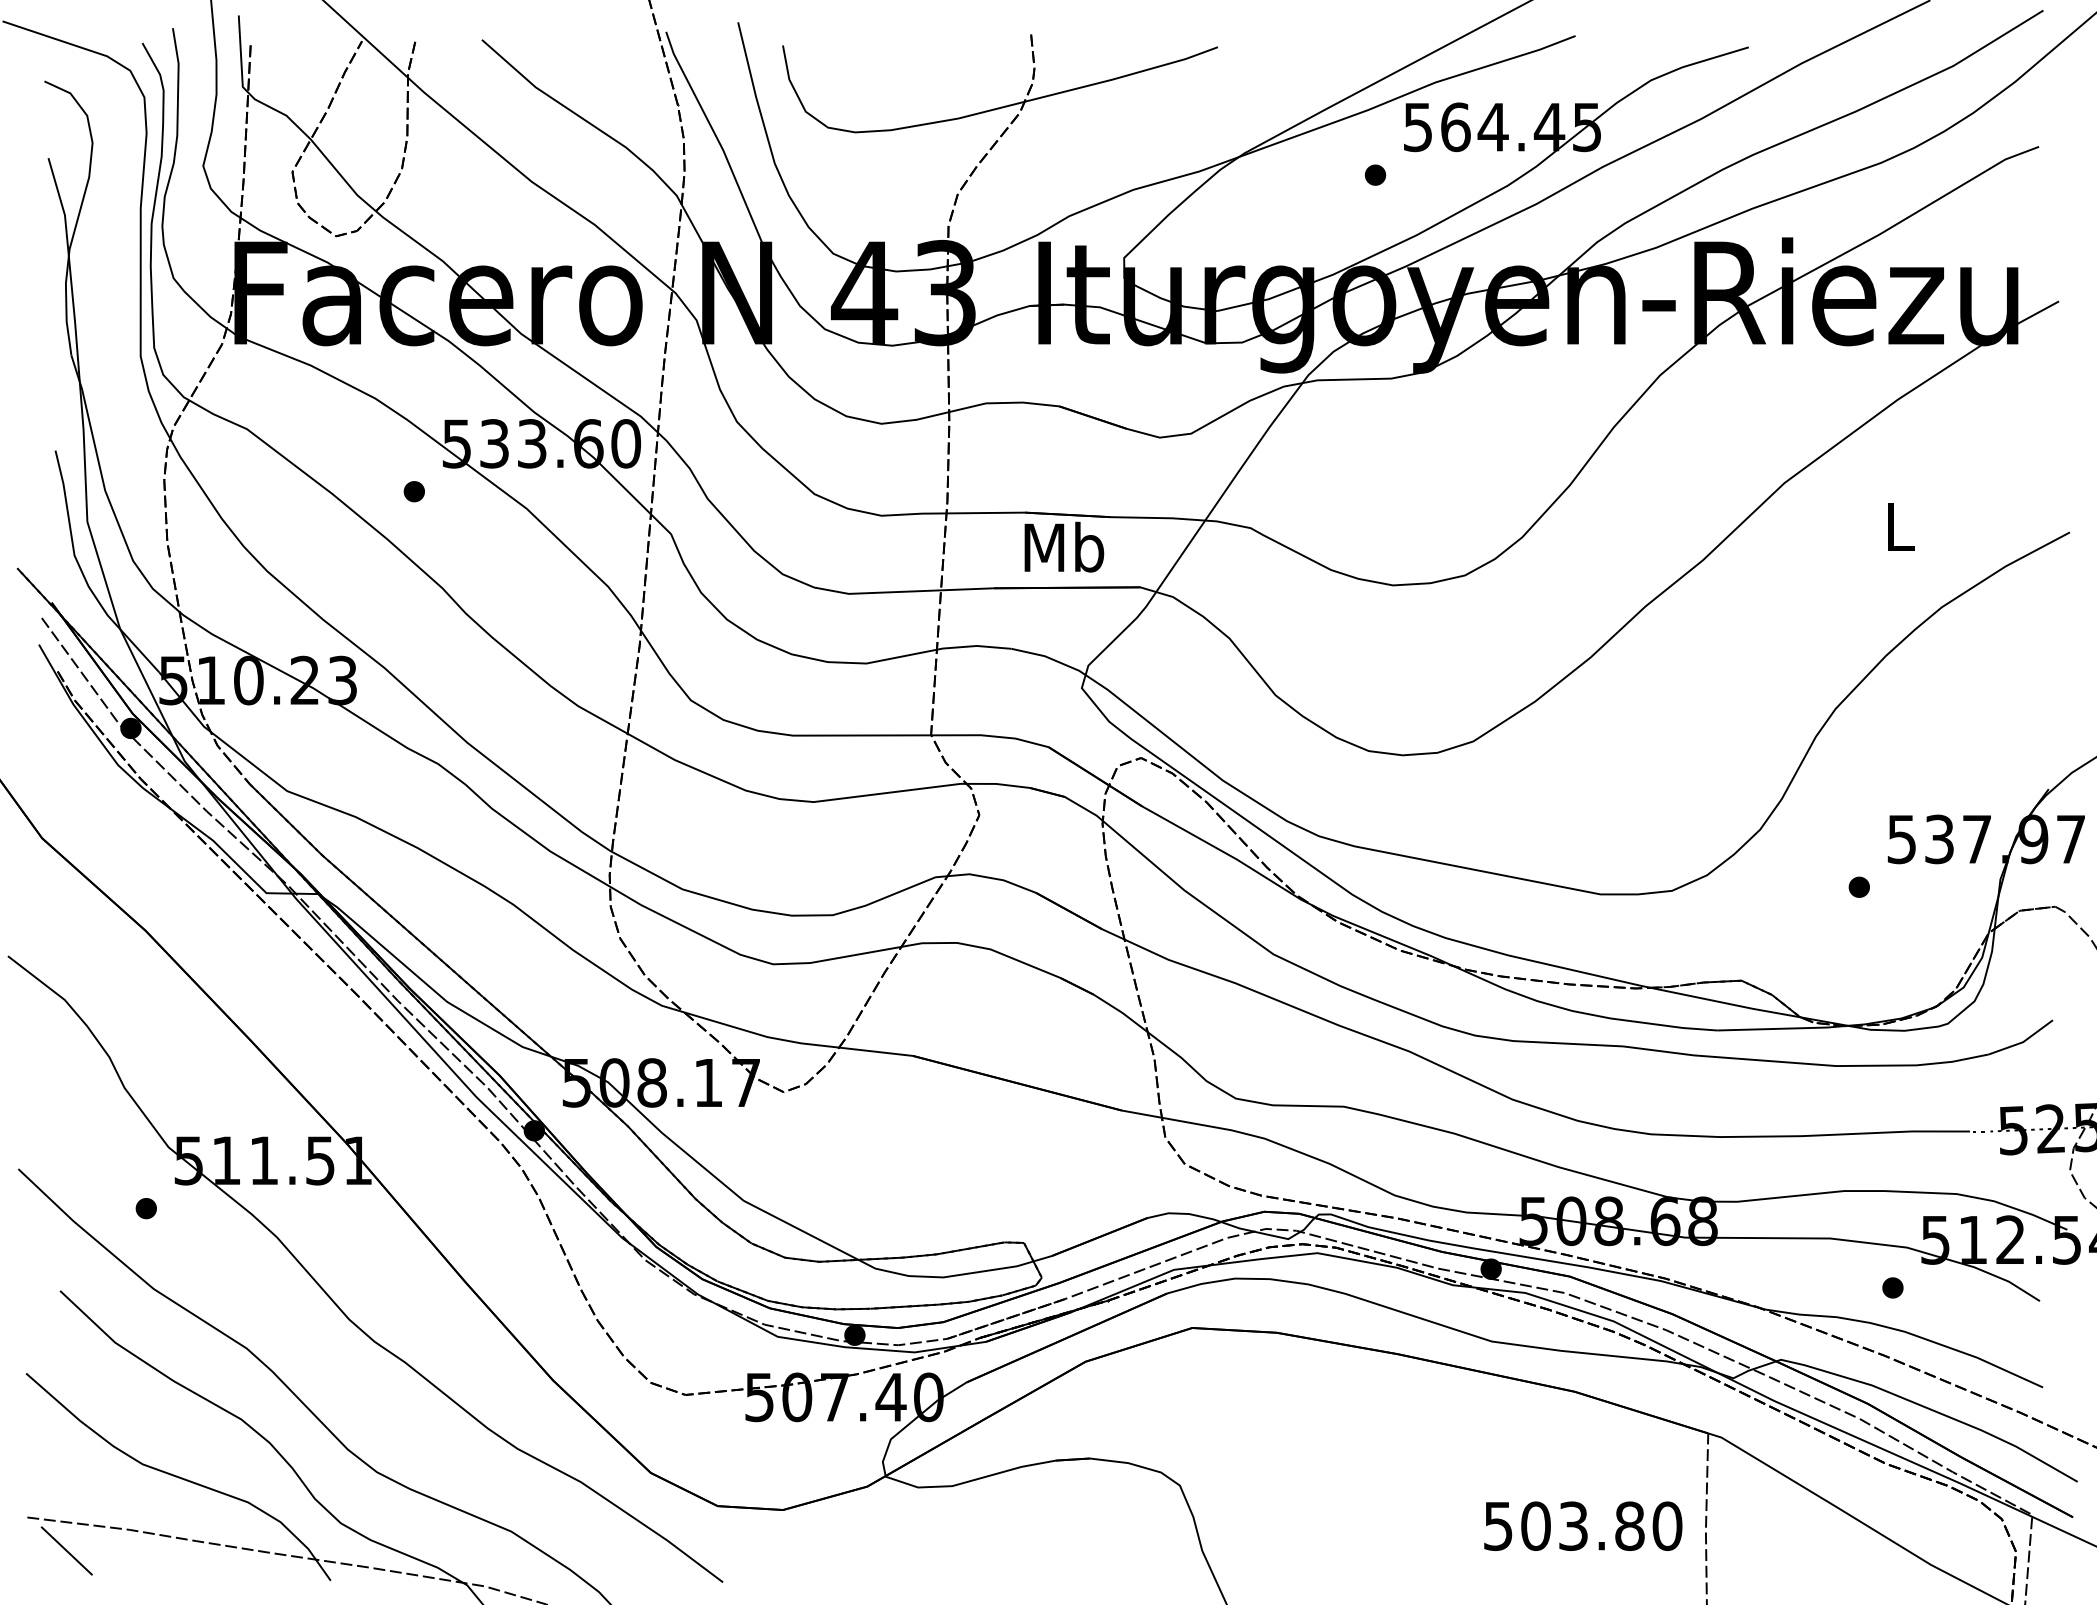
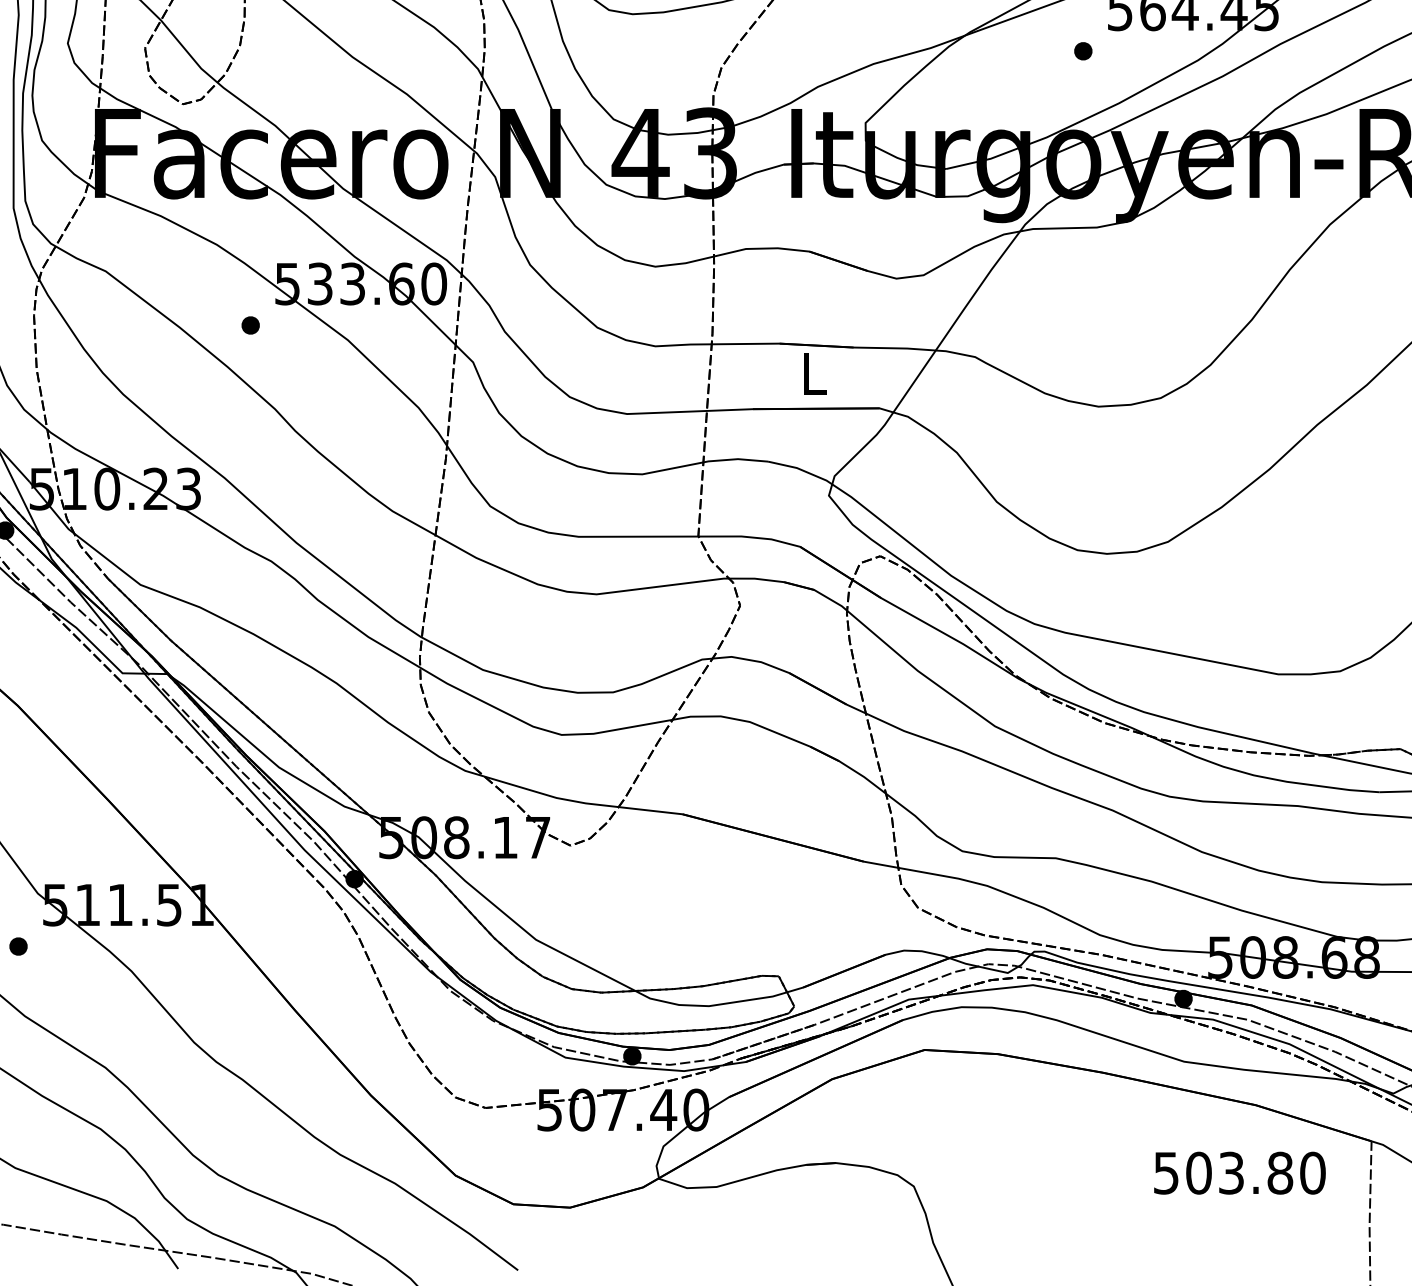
text: (1064, 546) -> (813, 372), Mb -> L
text: (1583, 1525) -> (1240, 1172), moved

